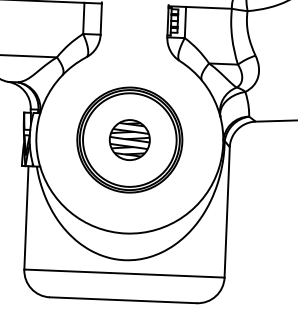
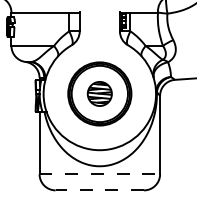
line: (125, 273) -> (100, 174), solid -> dashed
line: (122, 300) -> (99, 190), solid -> dashed

